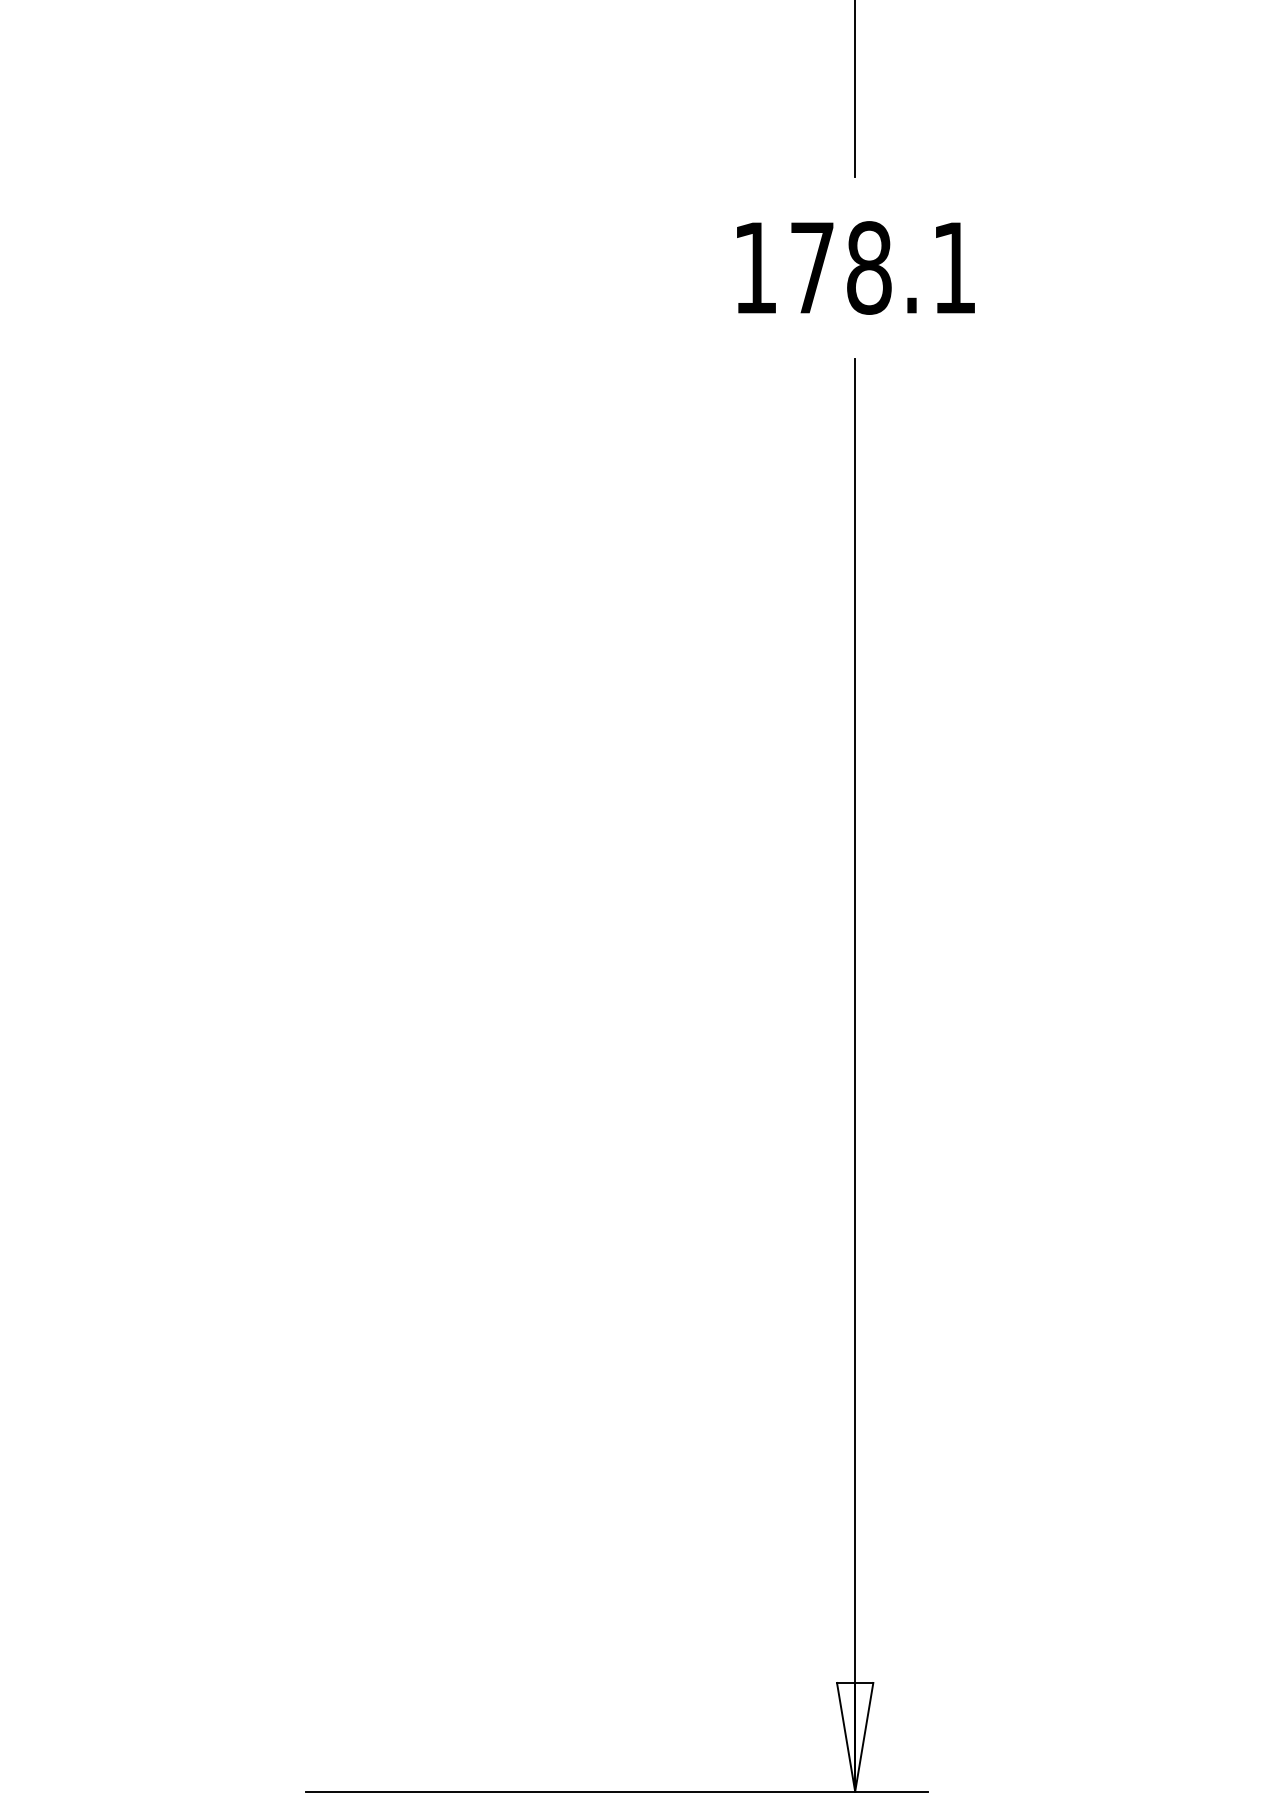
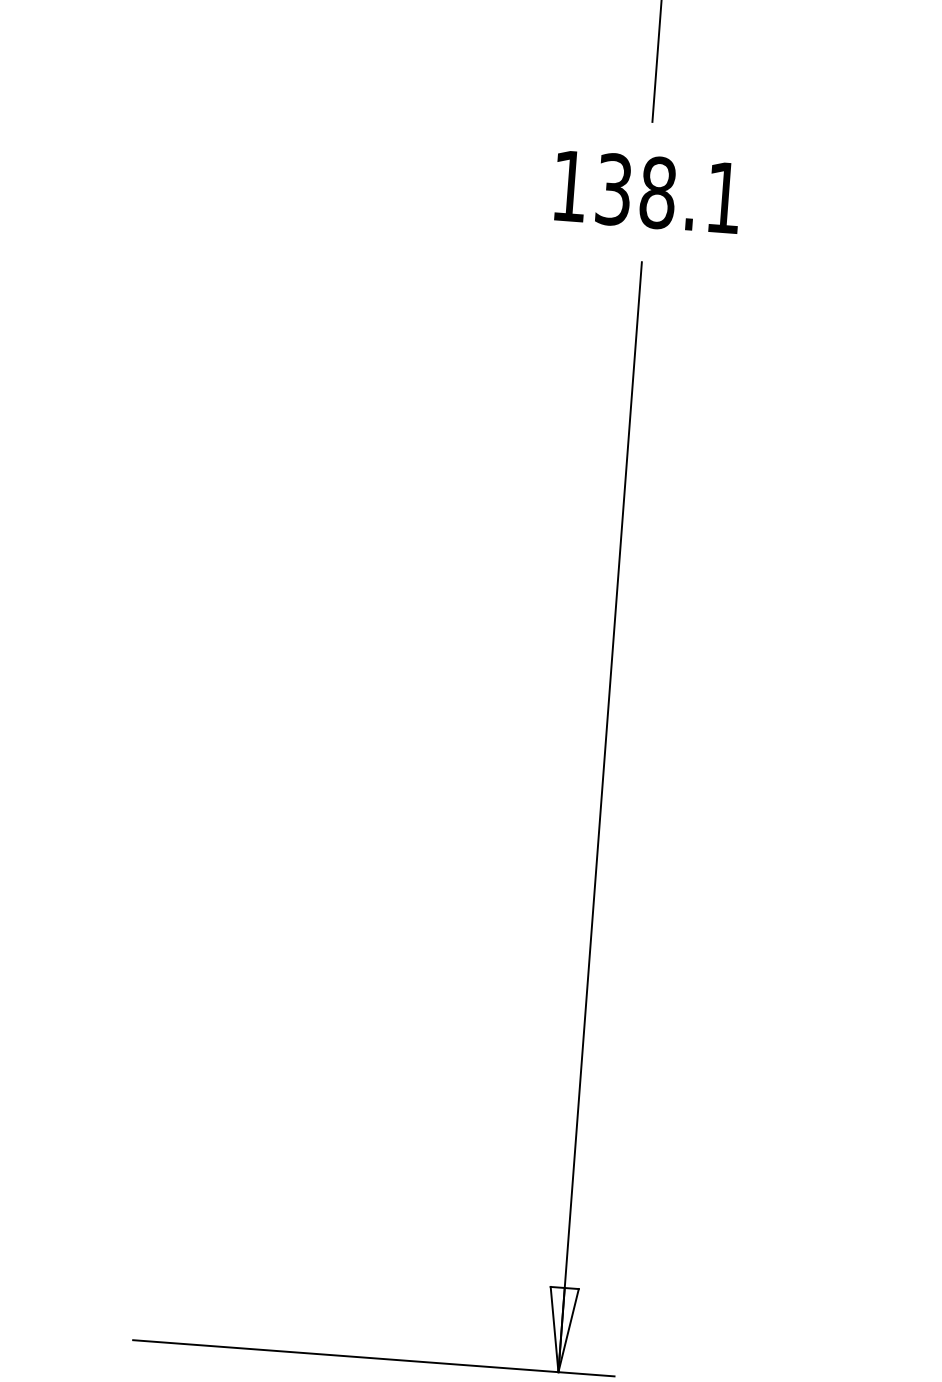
text: (812, 267) -> (614, 189), 178.1 -> 138.1

